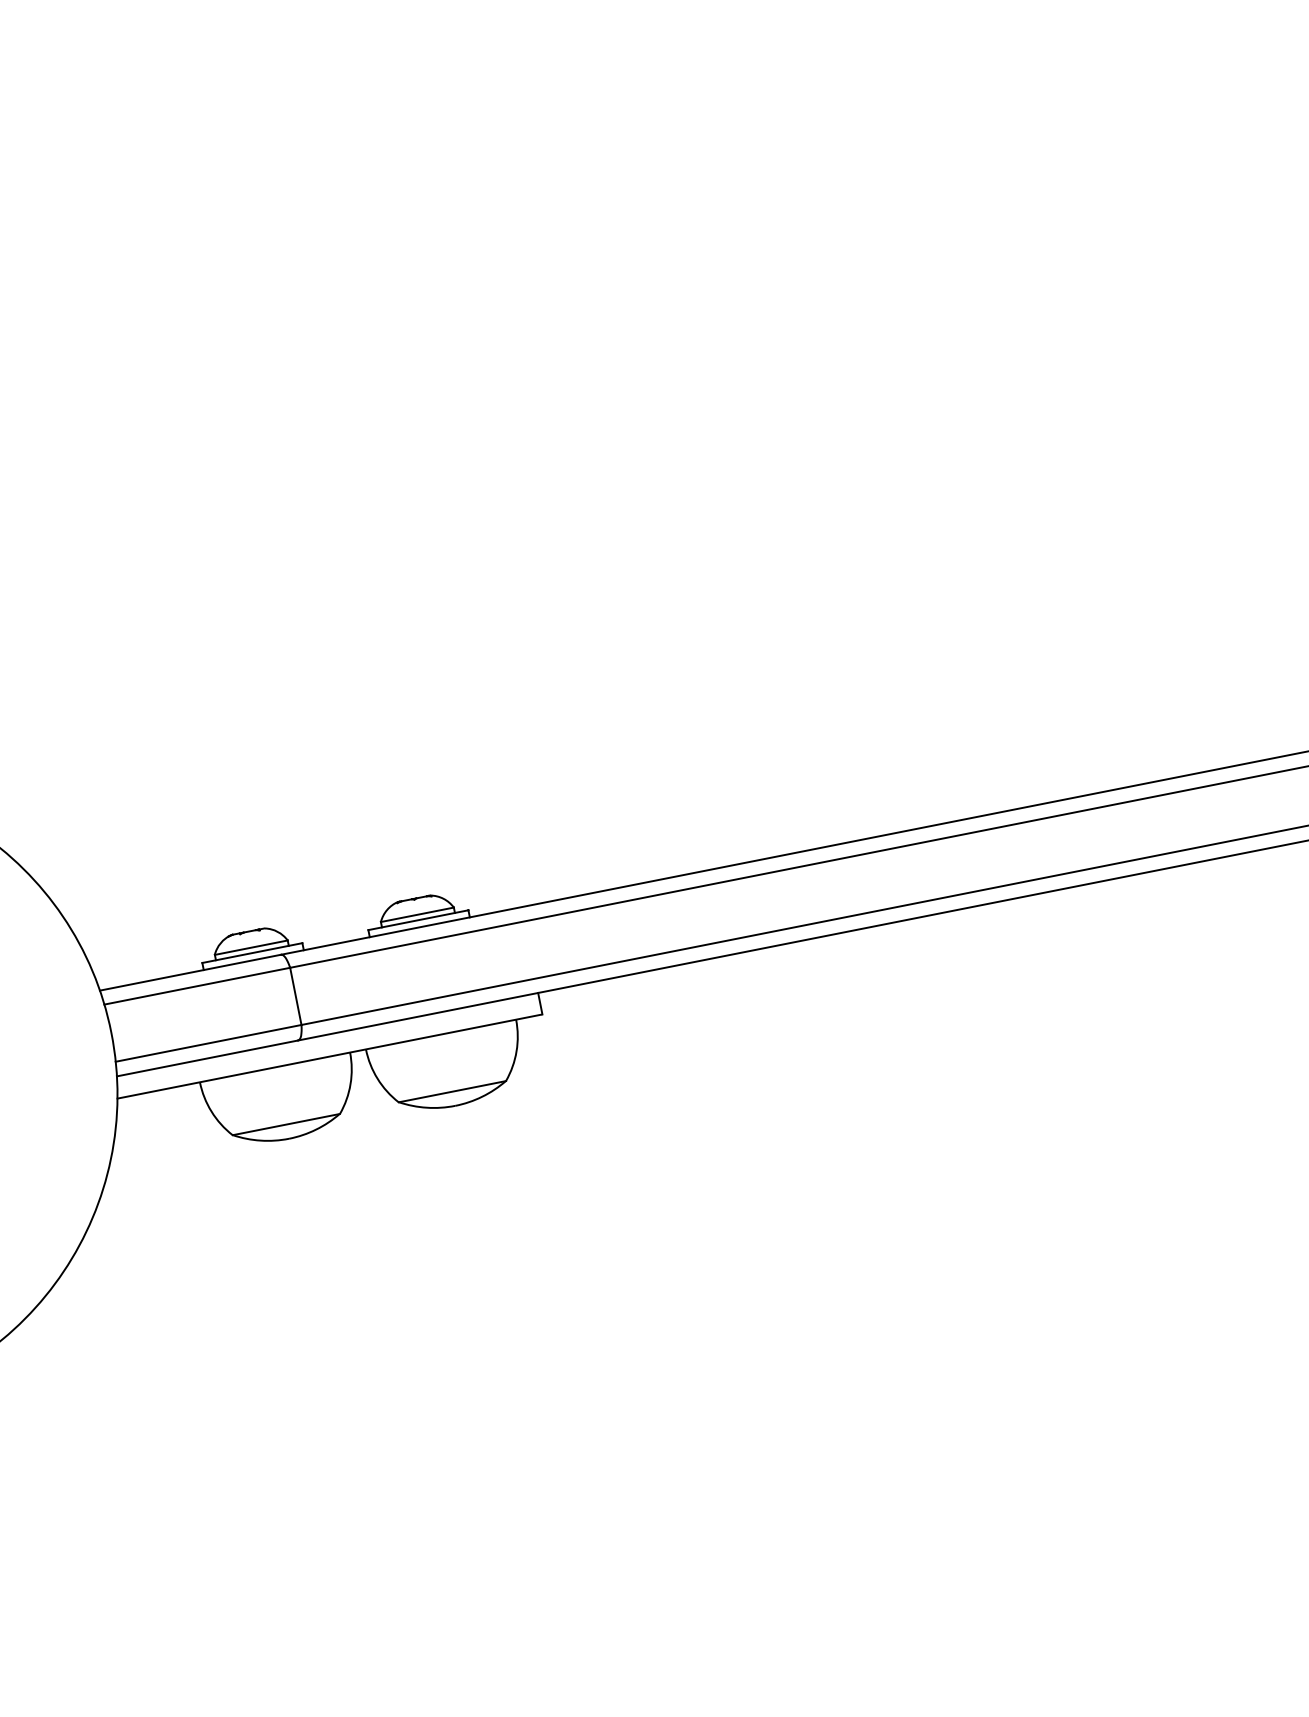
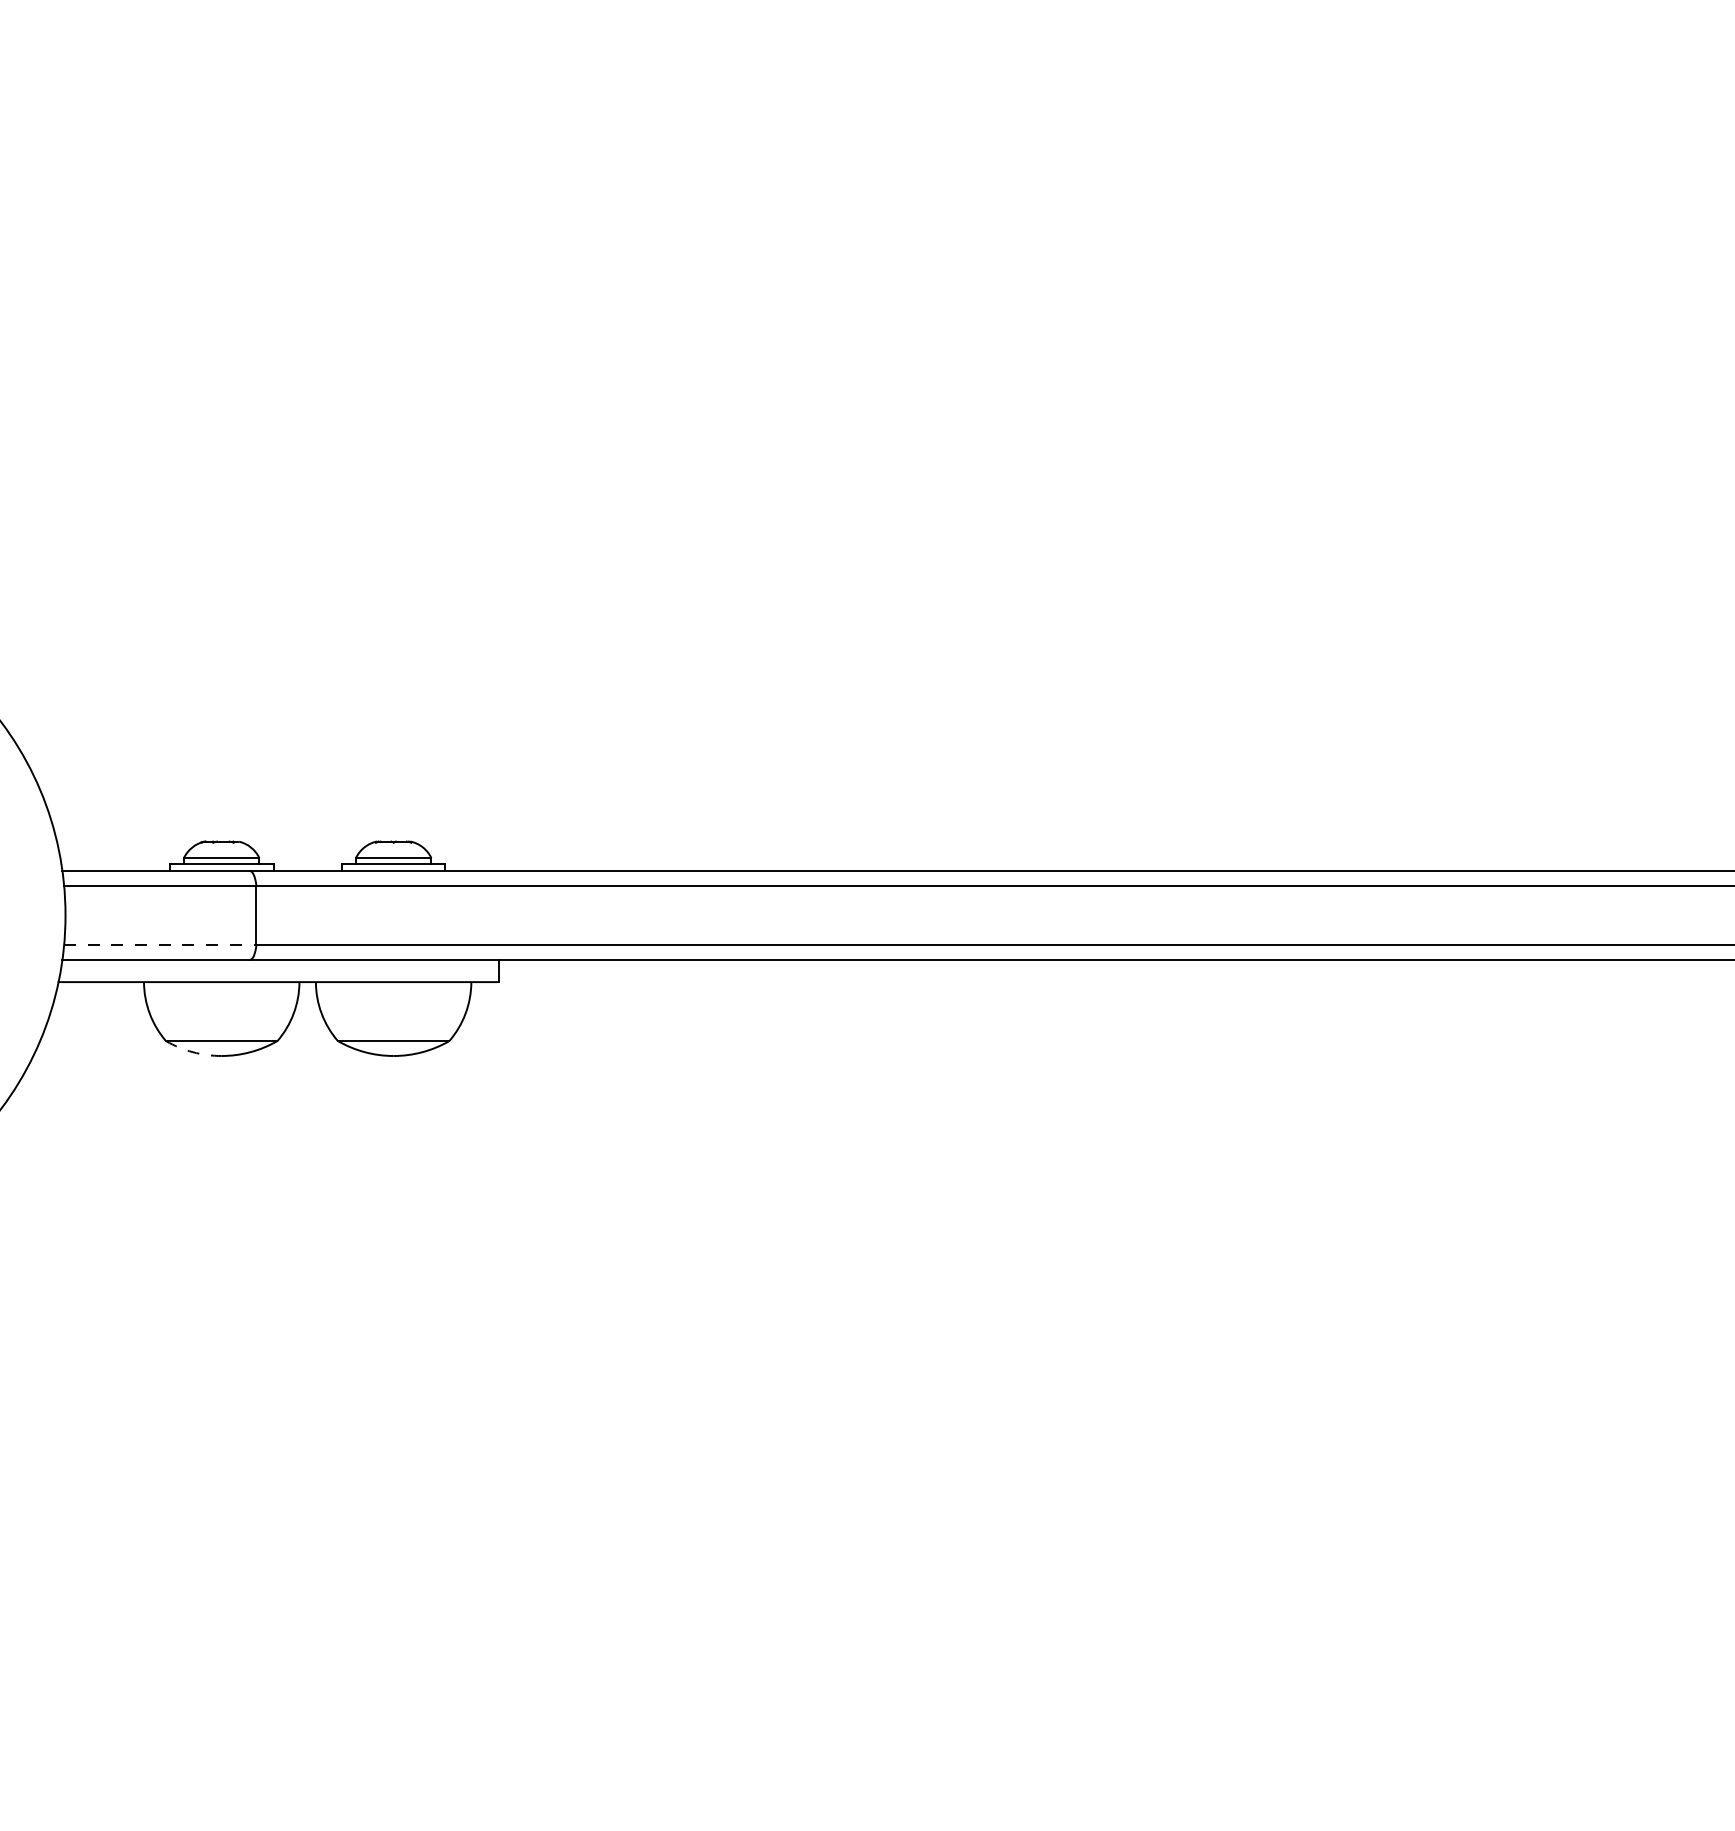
line: (208, 1043) -> (160, 945), solid -> dashed
arc: (260, 1140) -> (192, 1052), solid -> dashed

